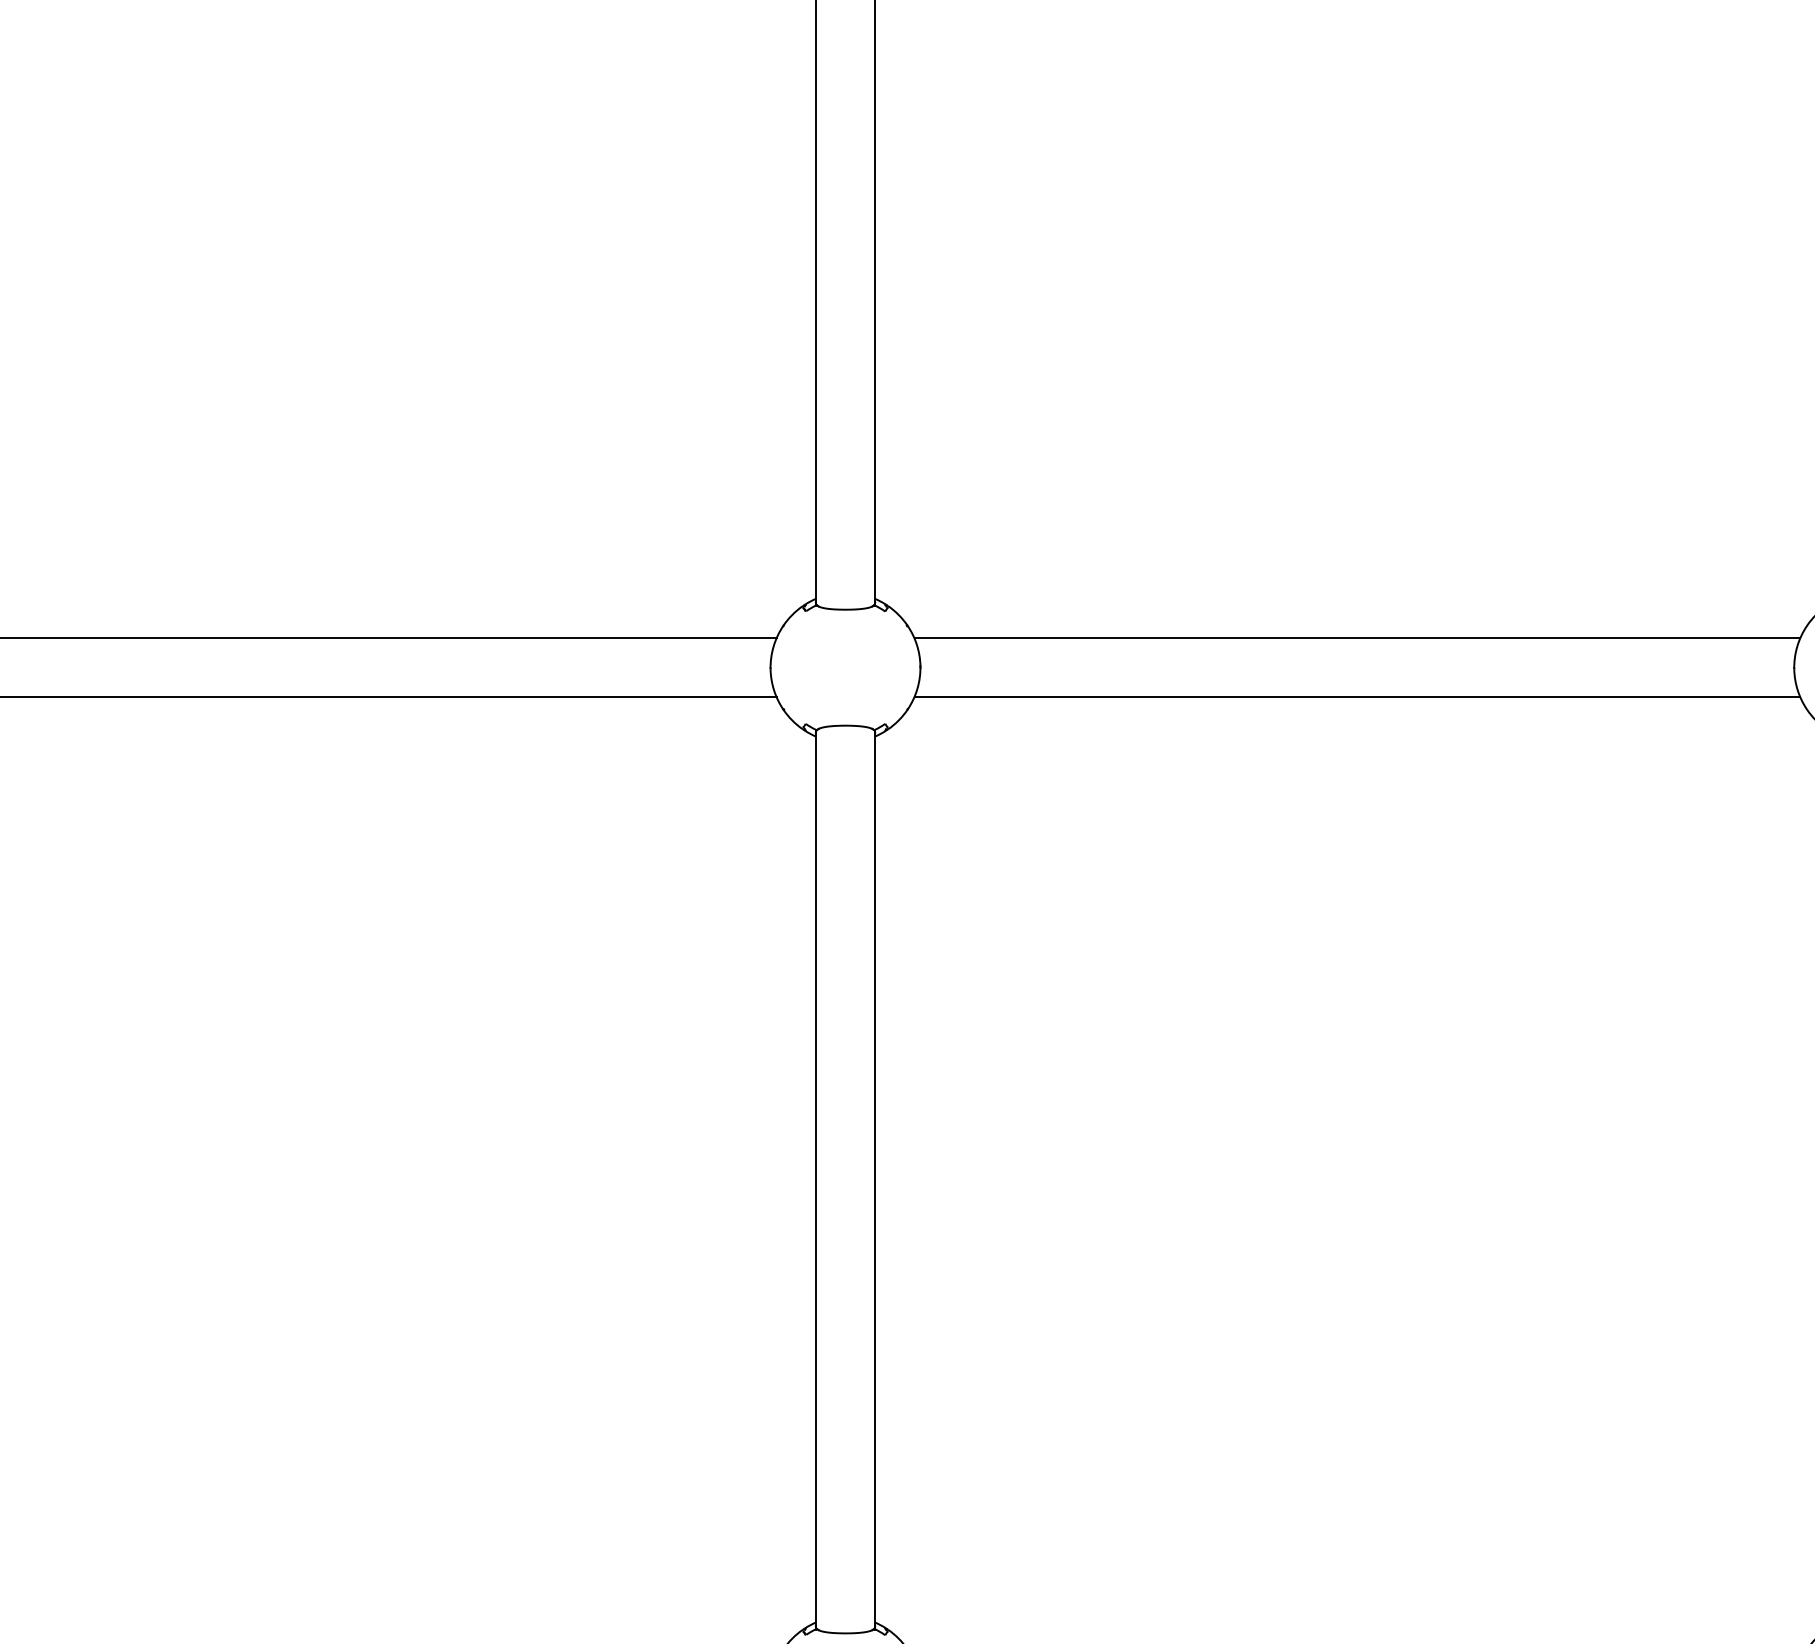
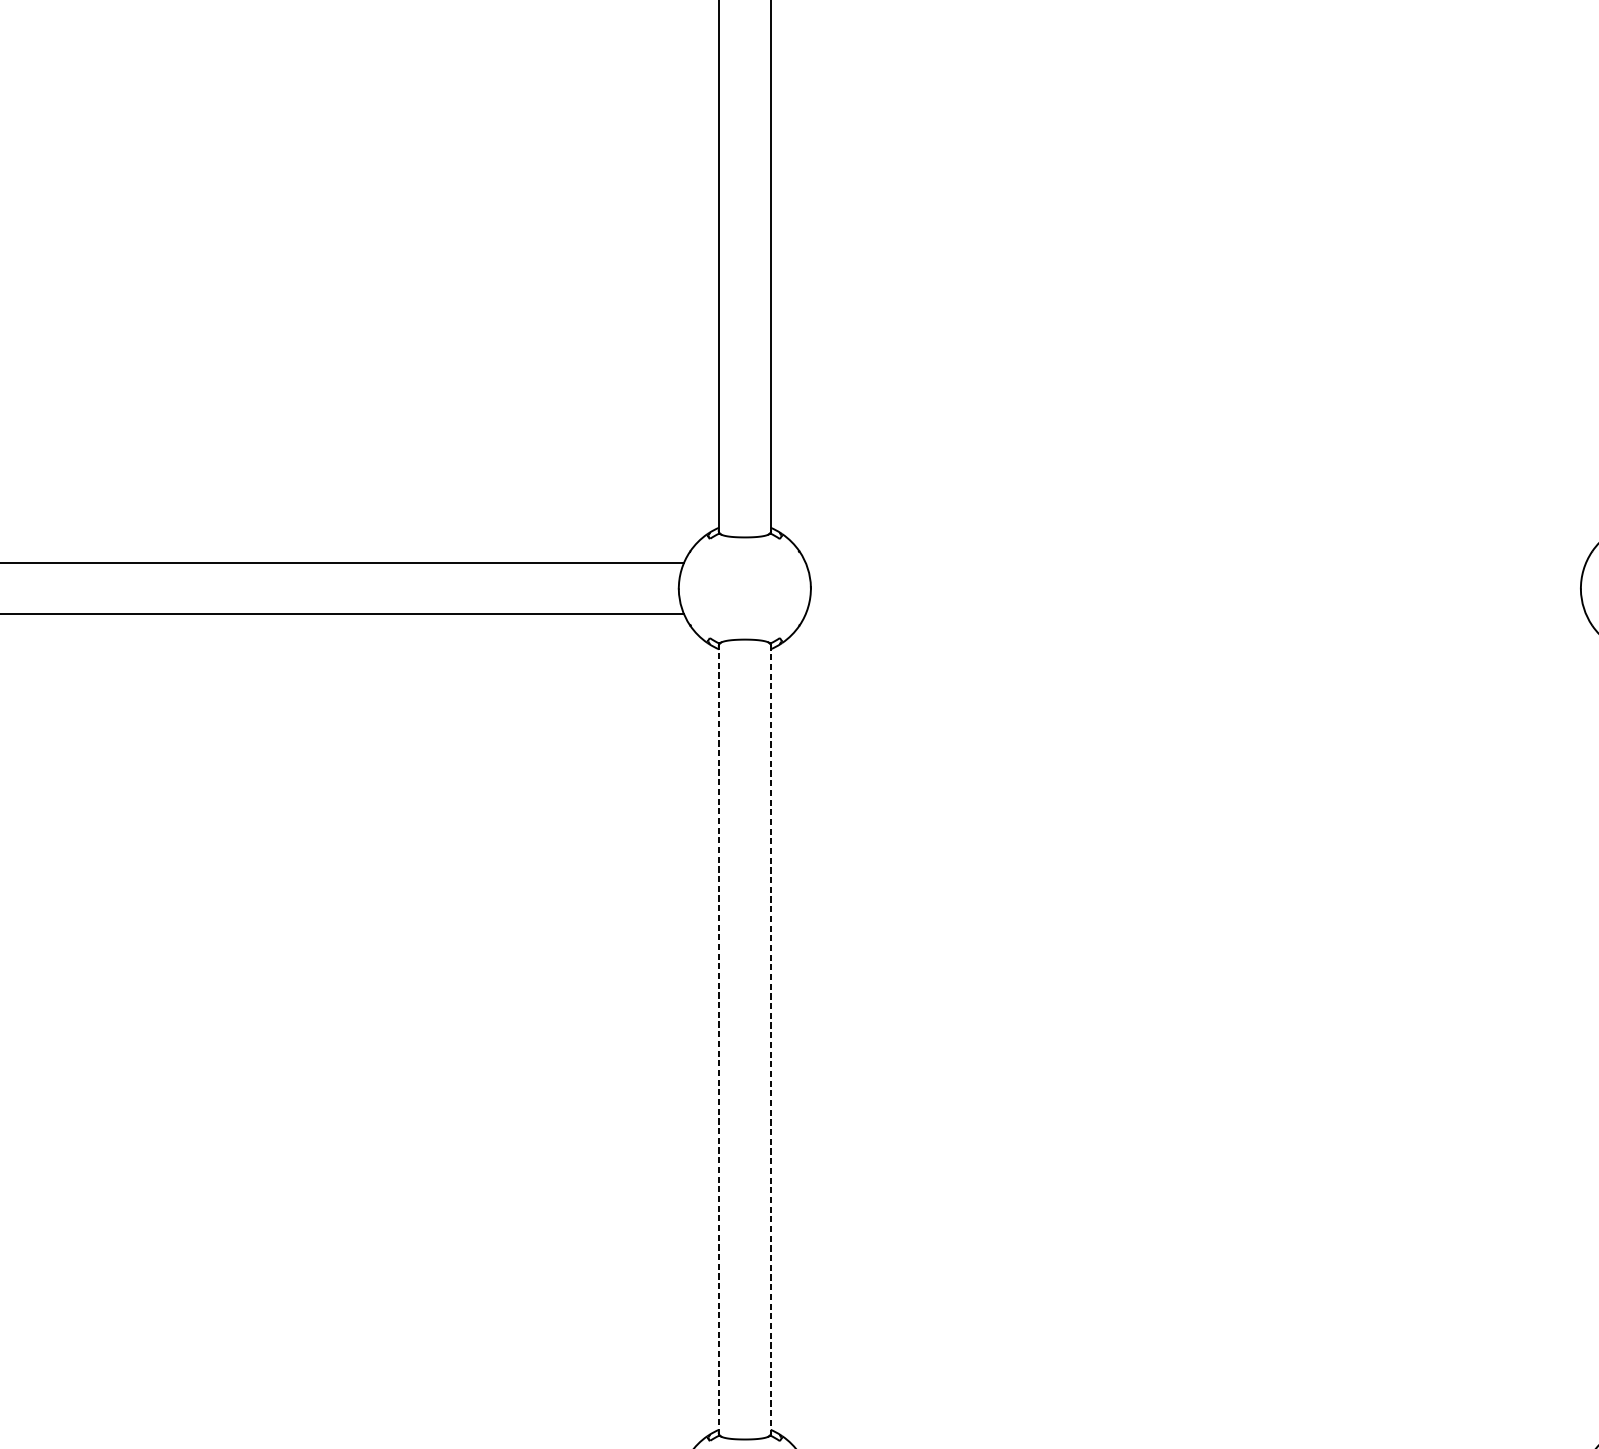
line: (1357, 638) -> (1196, 562), removed
line: (1357, 696) -> (1196, 613), removed
line: (816, 1179) -> (719, 1039), solid -> dashed
line: (874, 1179) -> (770, 1039), solid -> dashed

